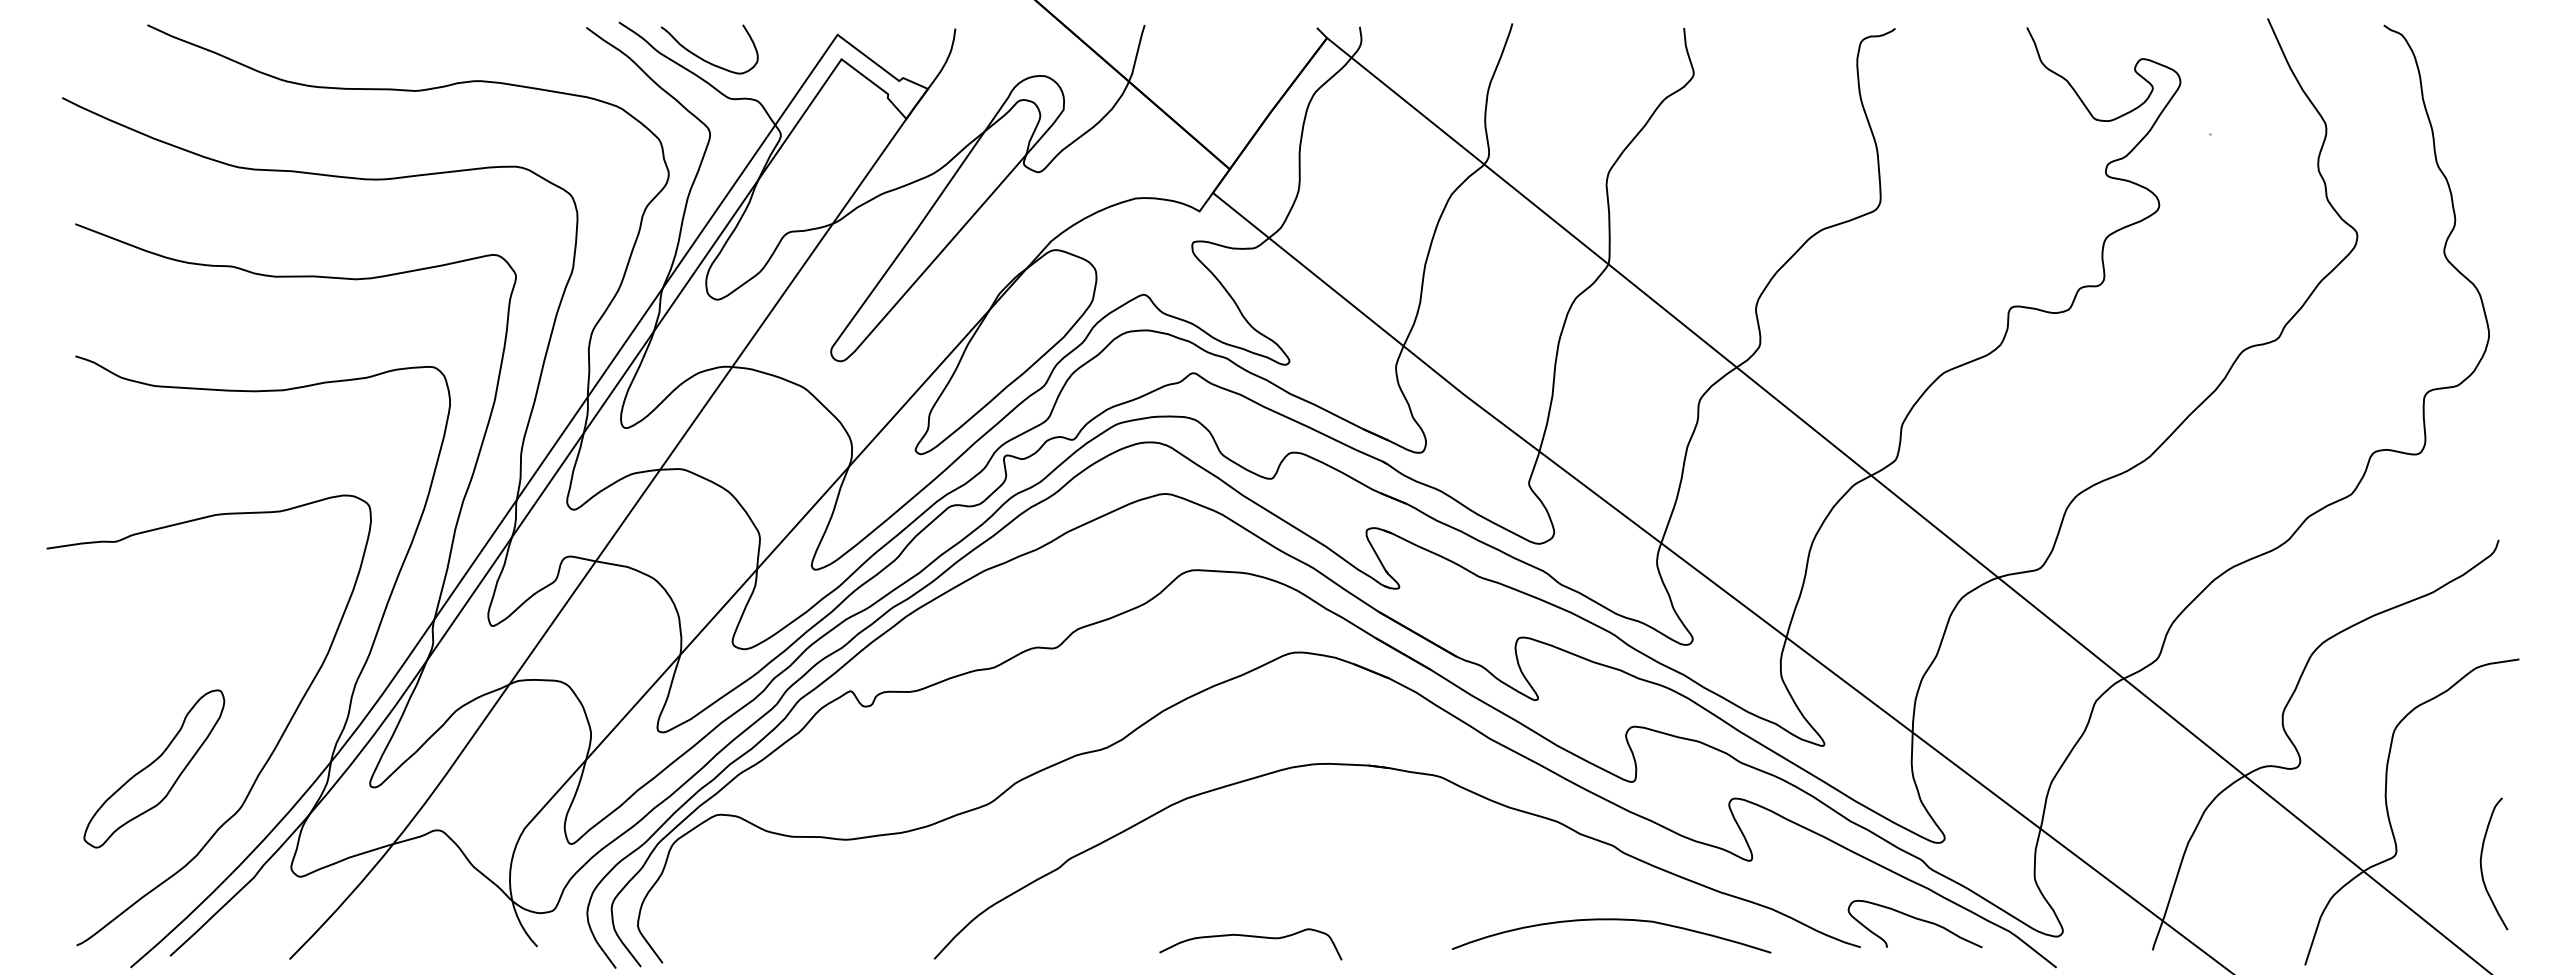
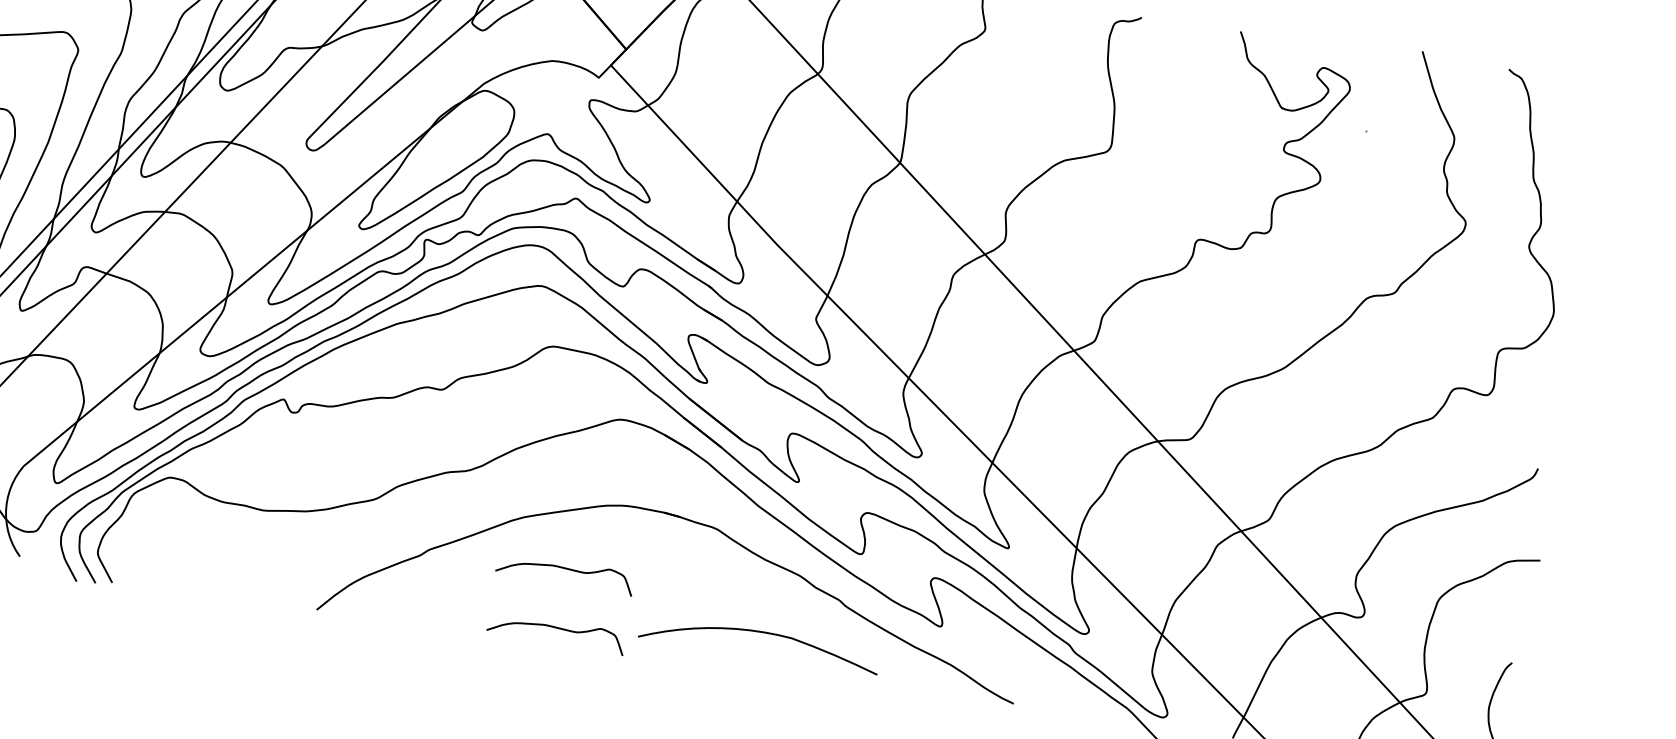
curve: (1250, 858) -> (565, 569), added
curve: (1915, 919) -> (1058, 688), removed
curve: (1611, 920) -> (760, 632), moved

